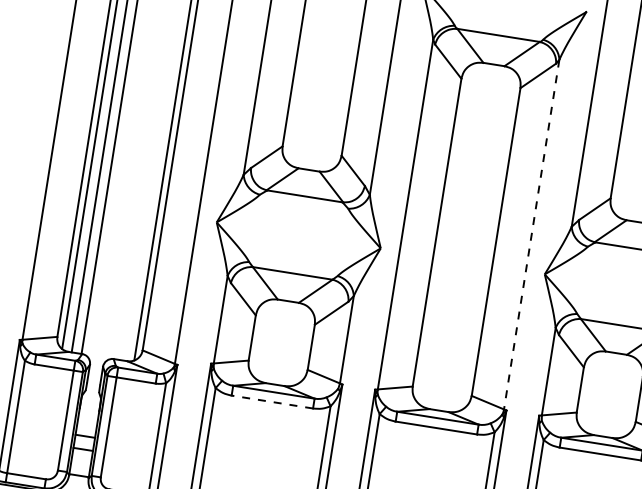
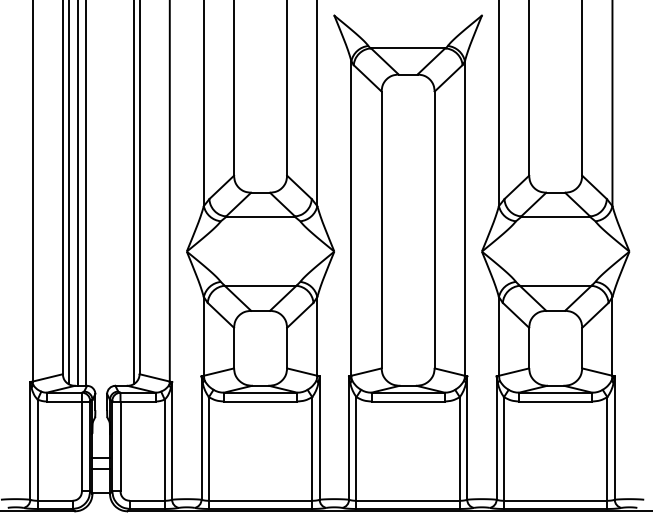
line: (531, 234) -> (464, 218), dashed -> solid
line: (272, 402) -> (260, 401), dashed -> solid

